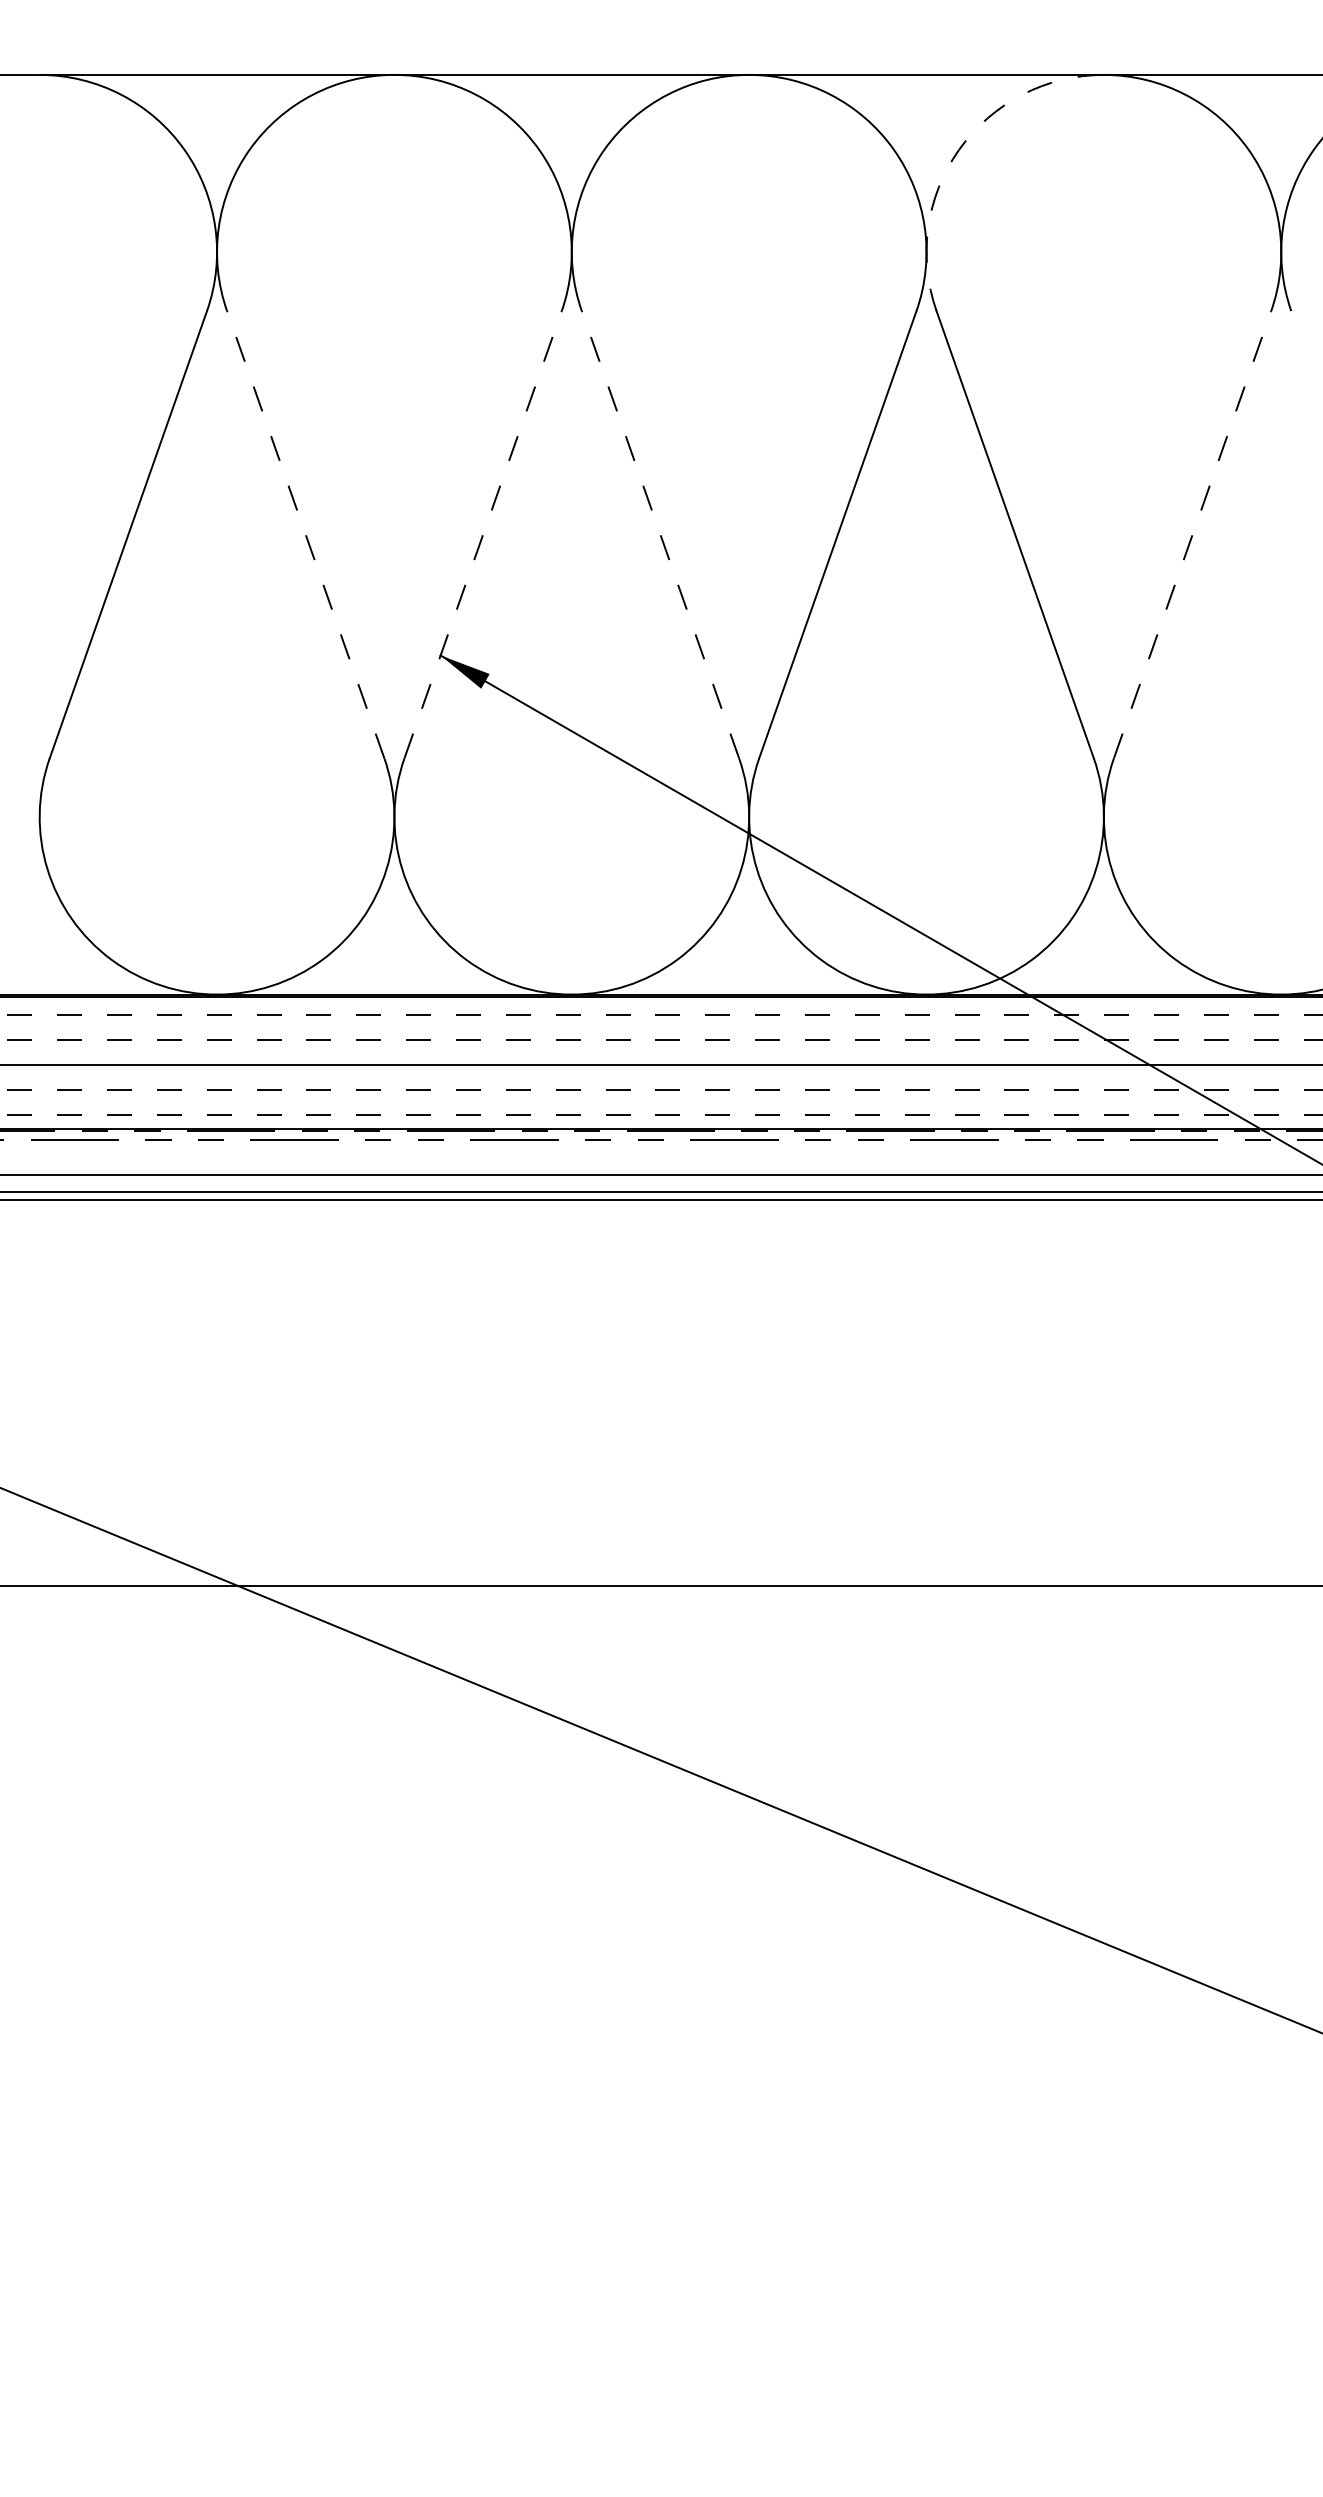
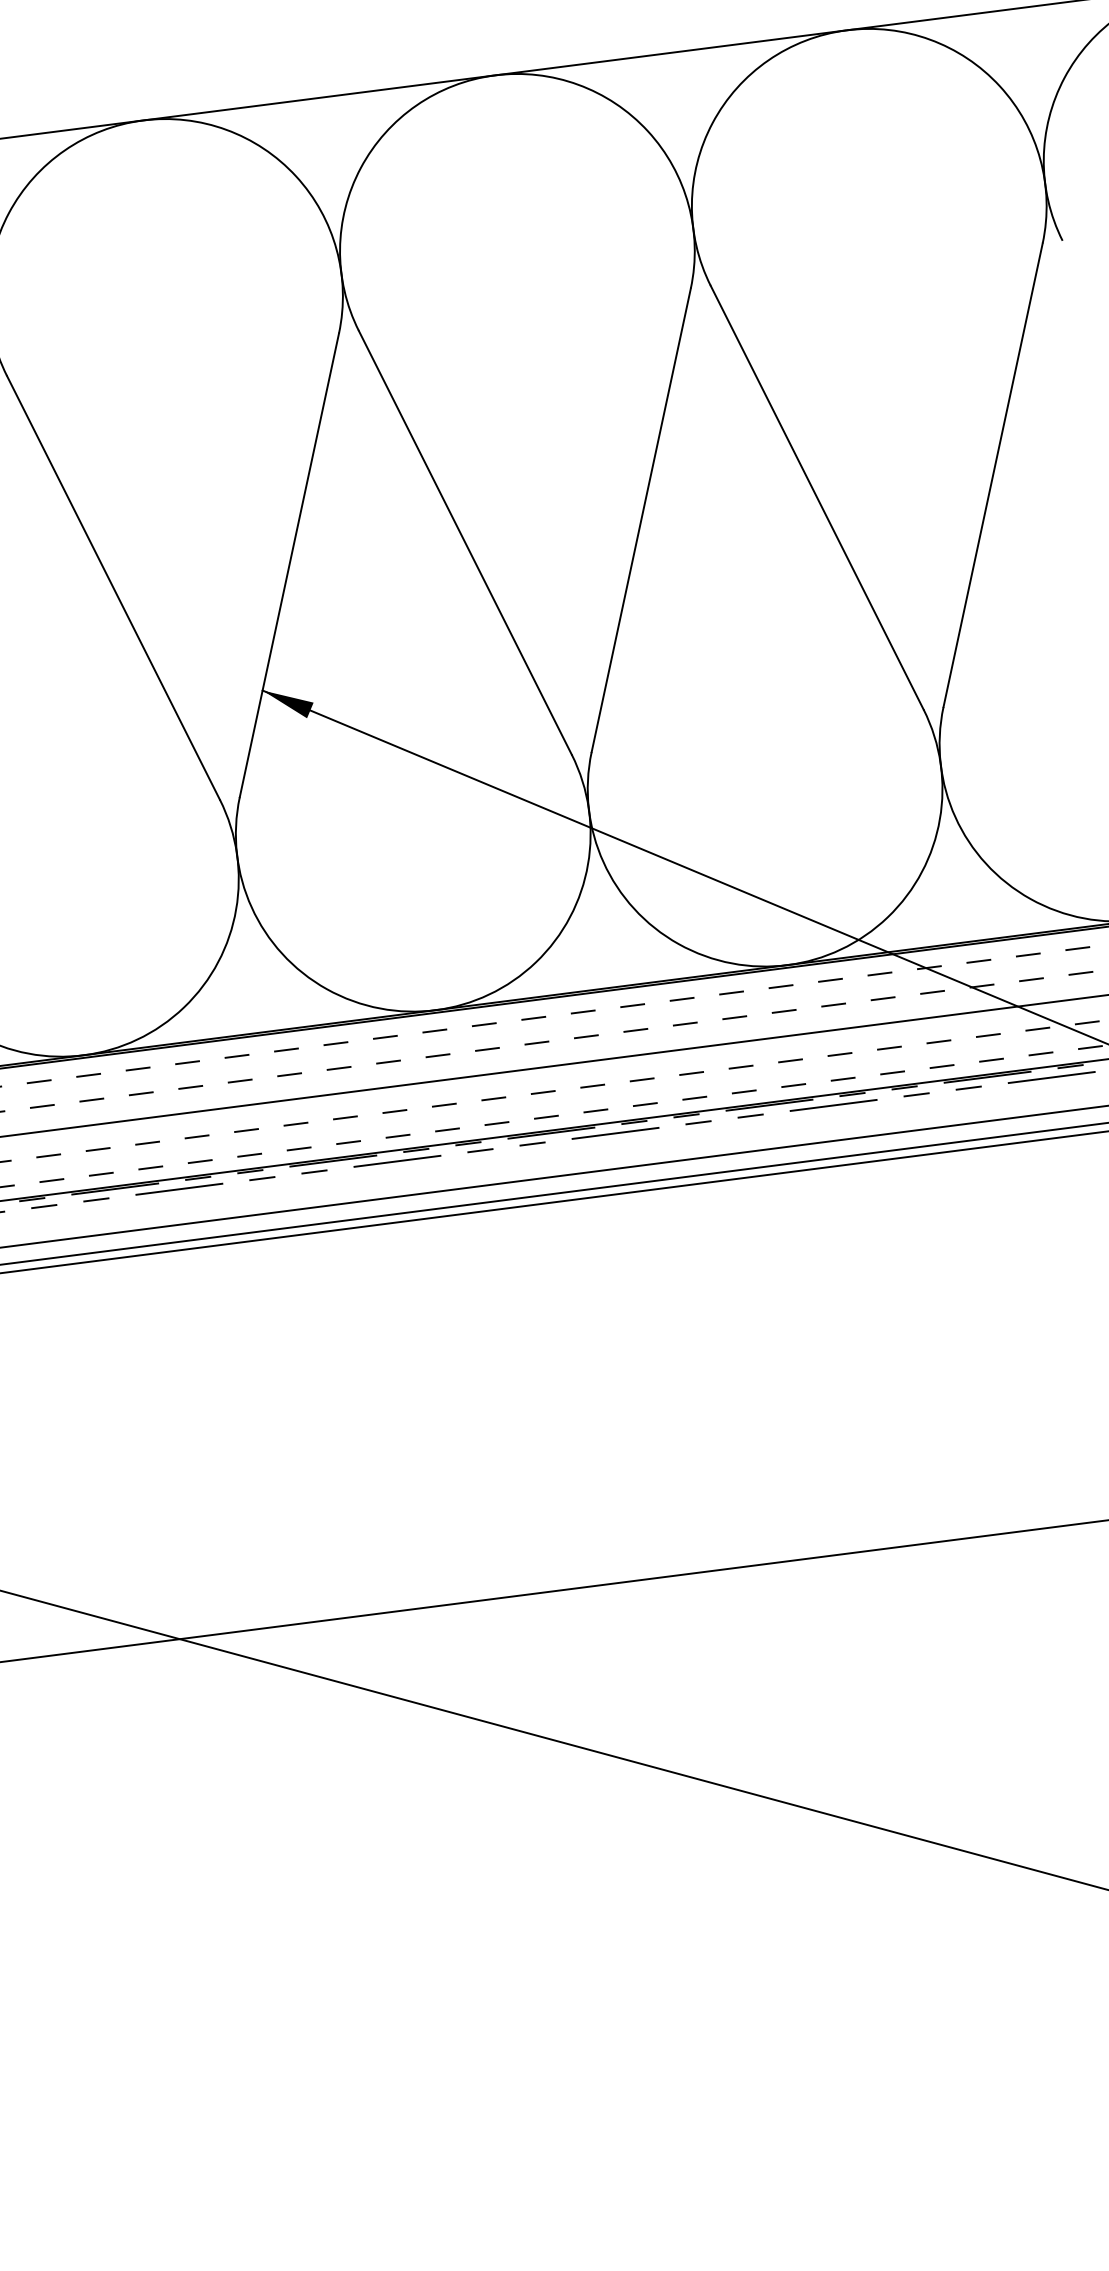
arc: (959, 149) -> (712, 122), dashed -> solid
line: (305, 534) -> (113, 587), dashed -> solid
line: (483, 534) -> (289, 565), dashed -> solid
line: (660, 534) -> (465, 542), dashed -> solid
line: (1192, 534) -> (993, 474), dashed -> solid

